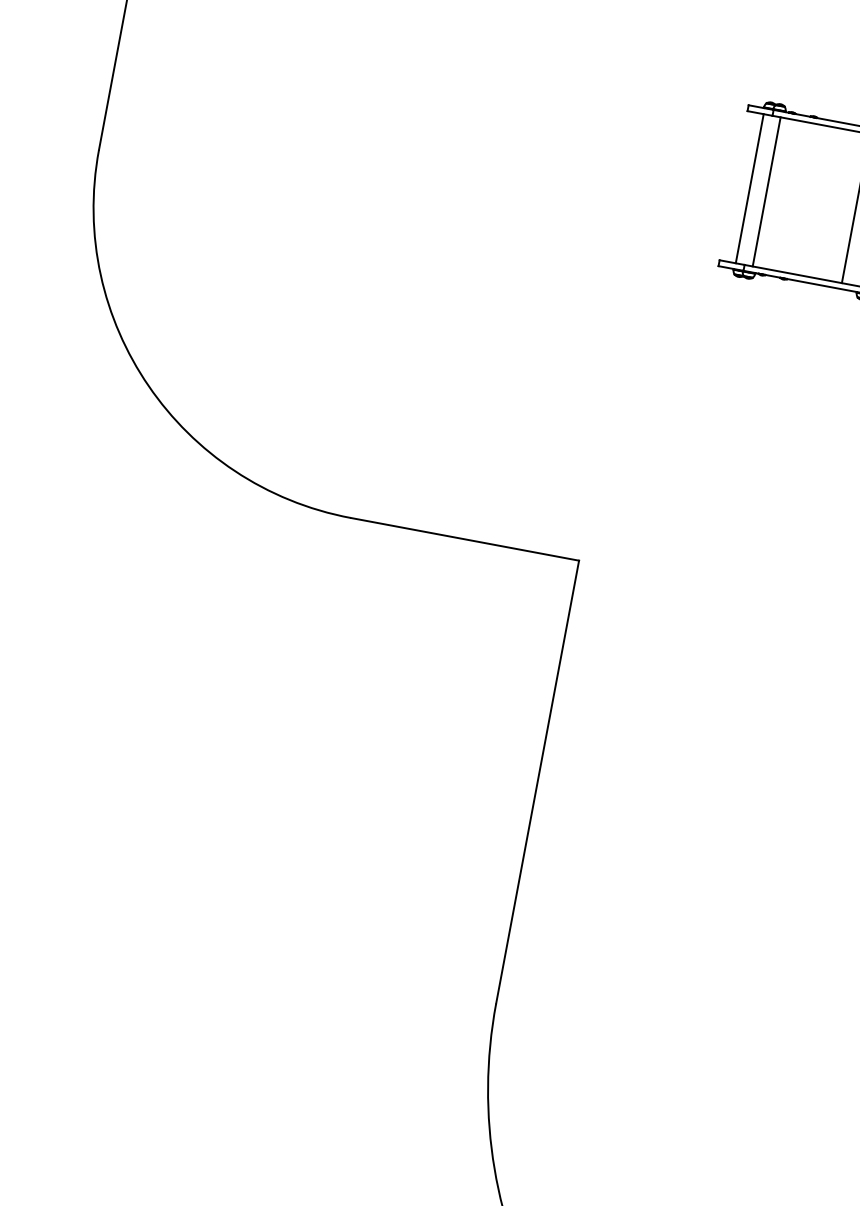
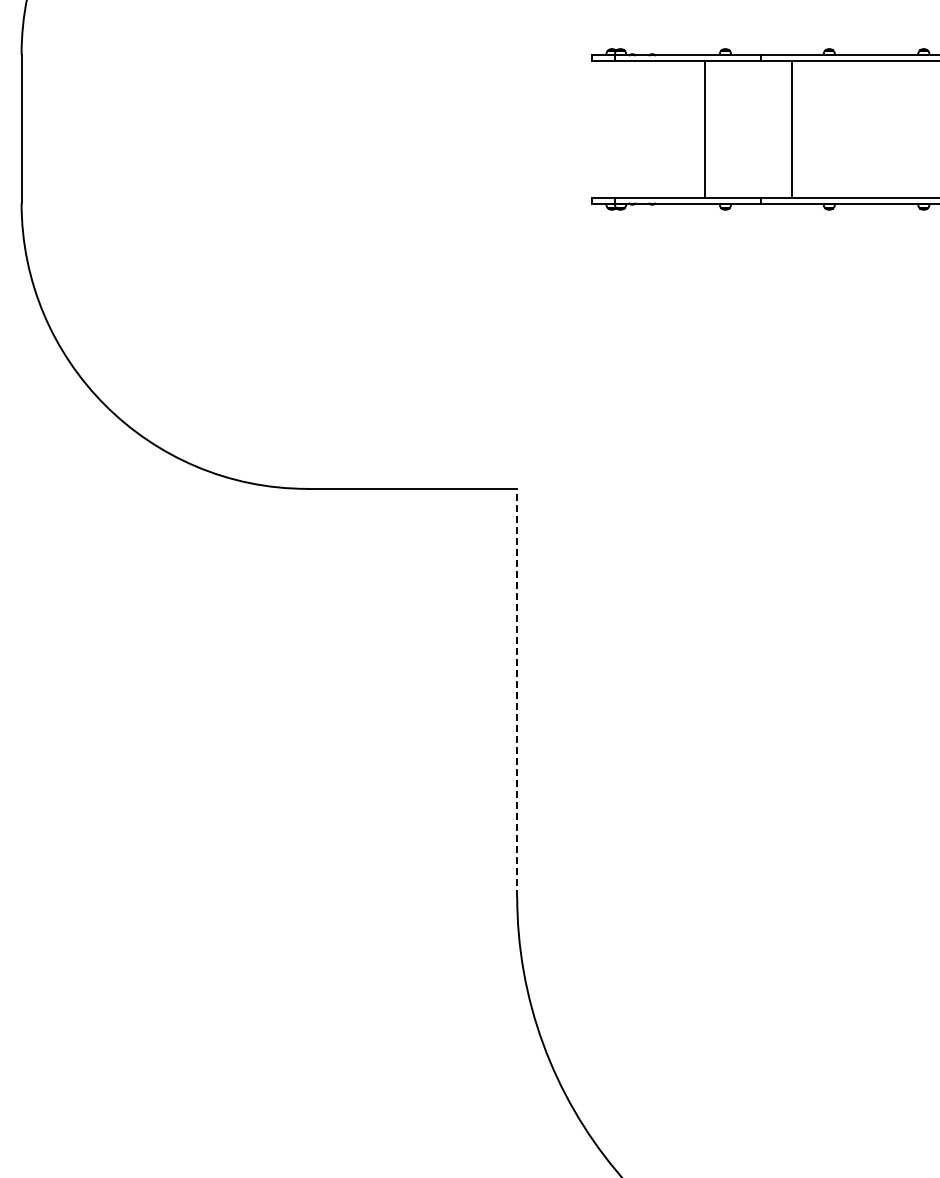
line: (750, 188) -> (607, 129), removed
line: (766, 191) -> (622, 129), removed
line: (538, 781) -> (517, 692), solid -> dashed

